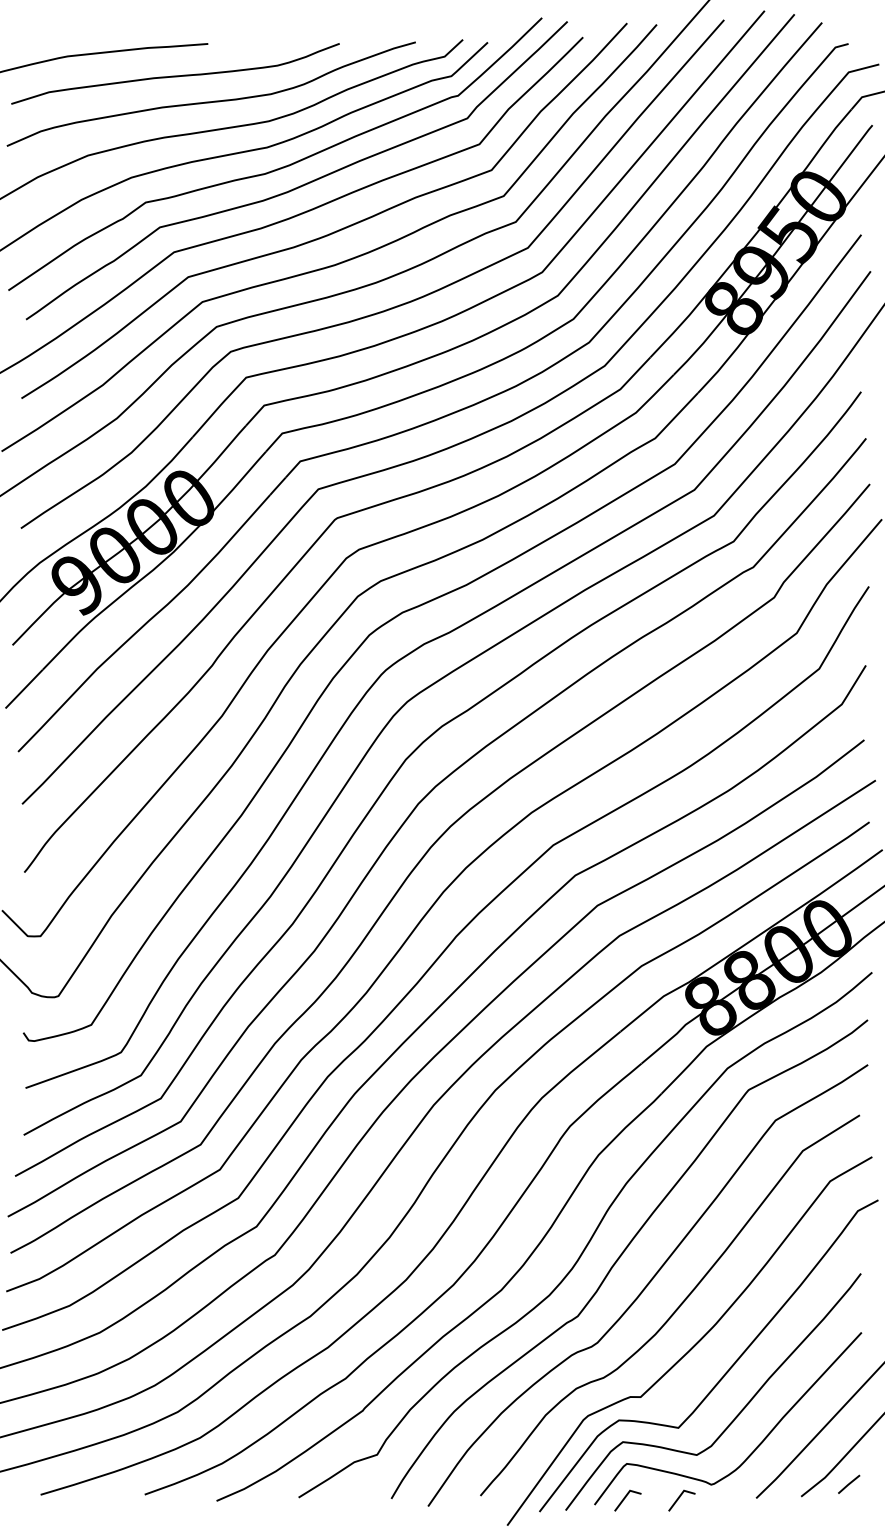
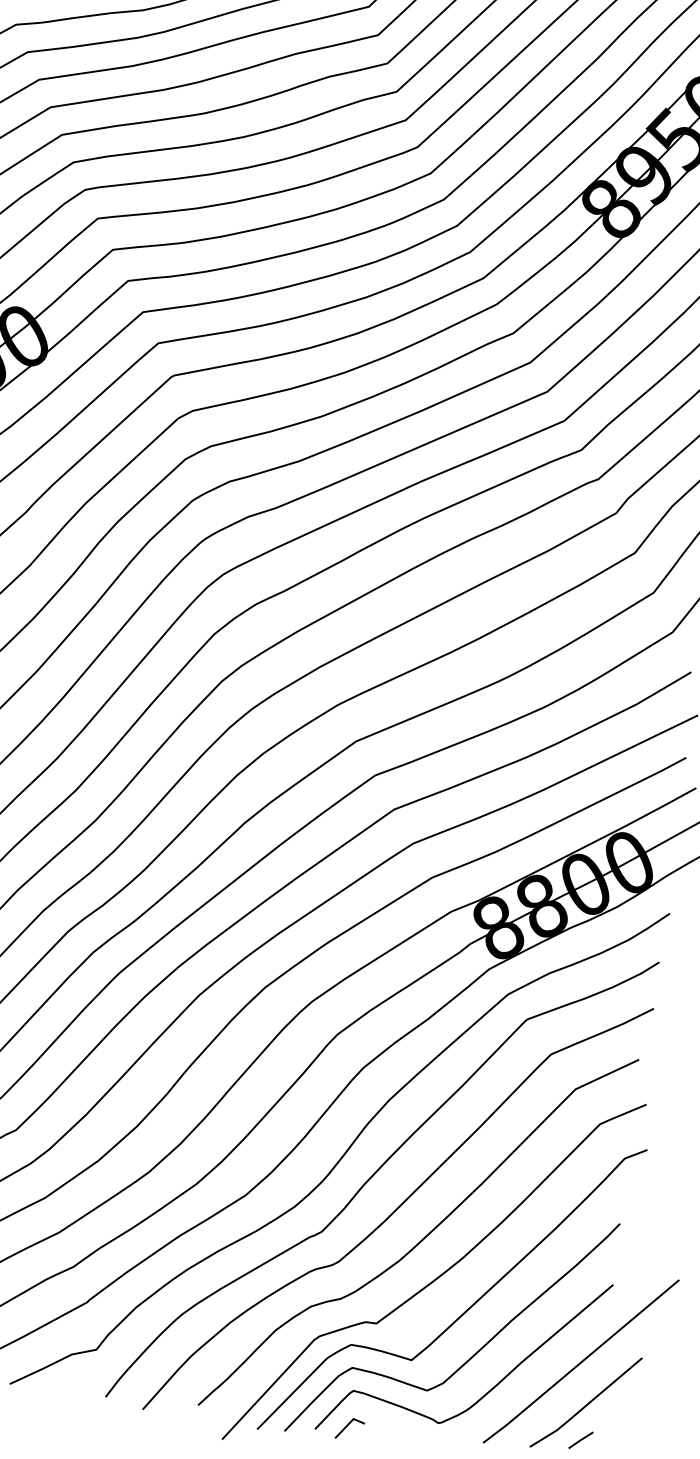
line: (679, 1498) -> (403, 1433), removed

